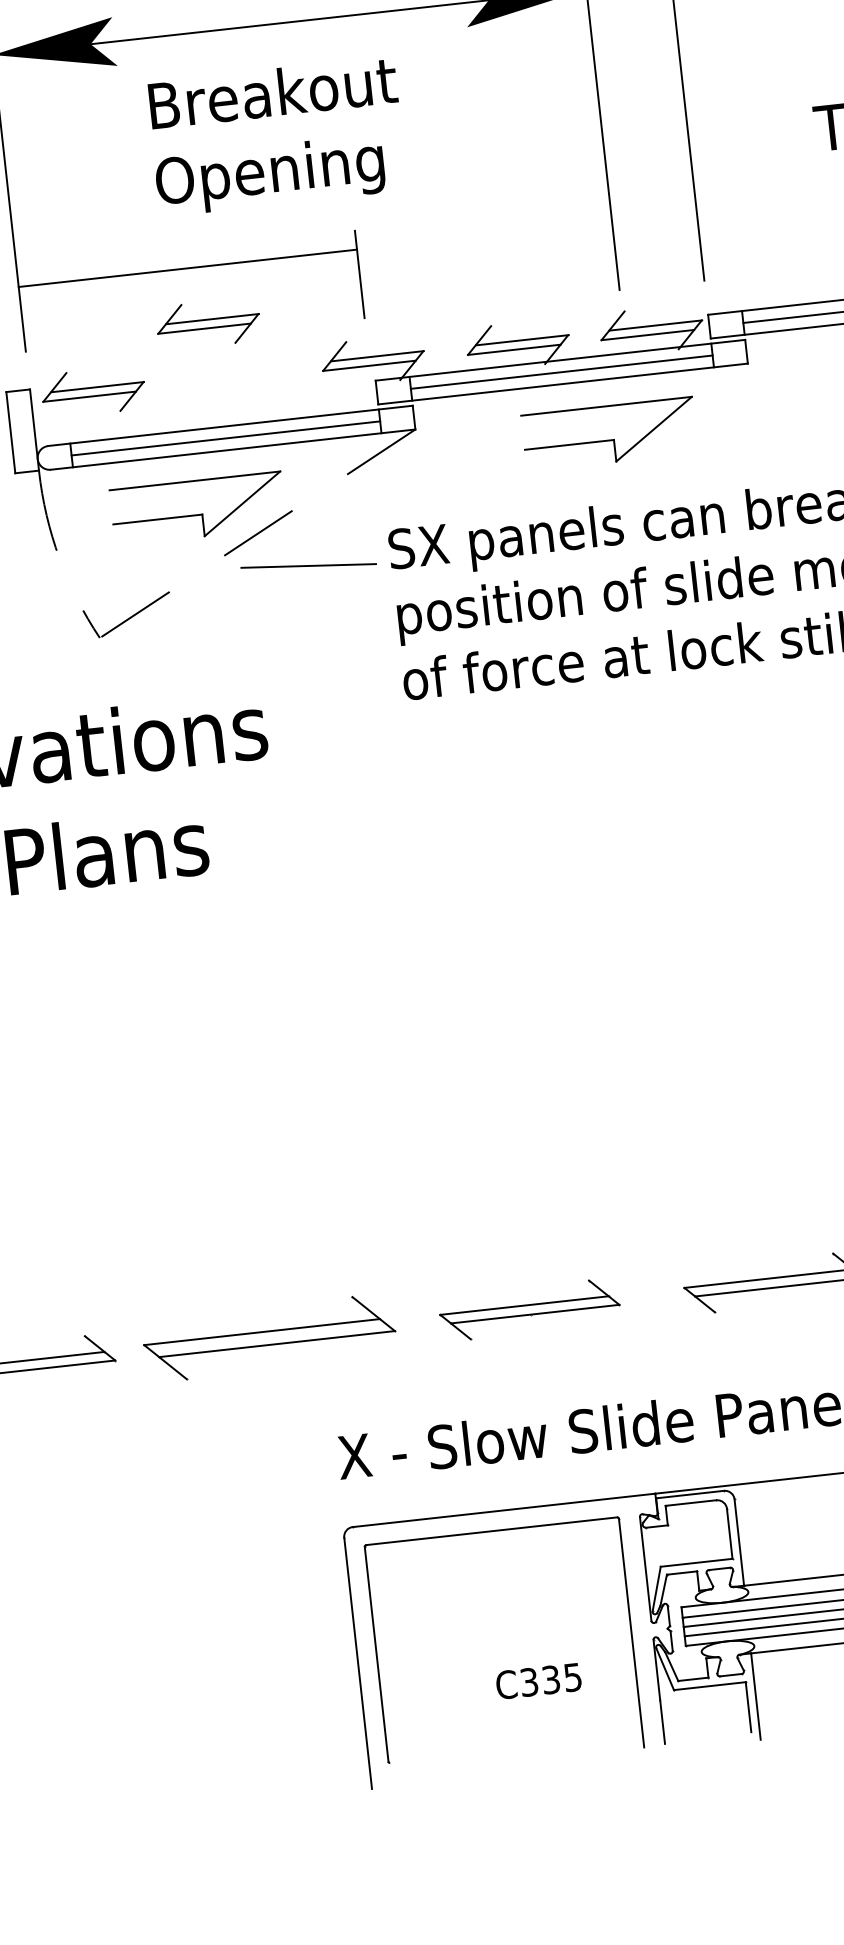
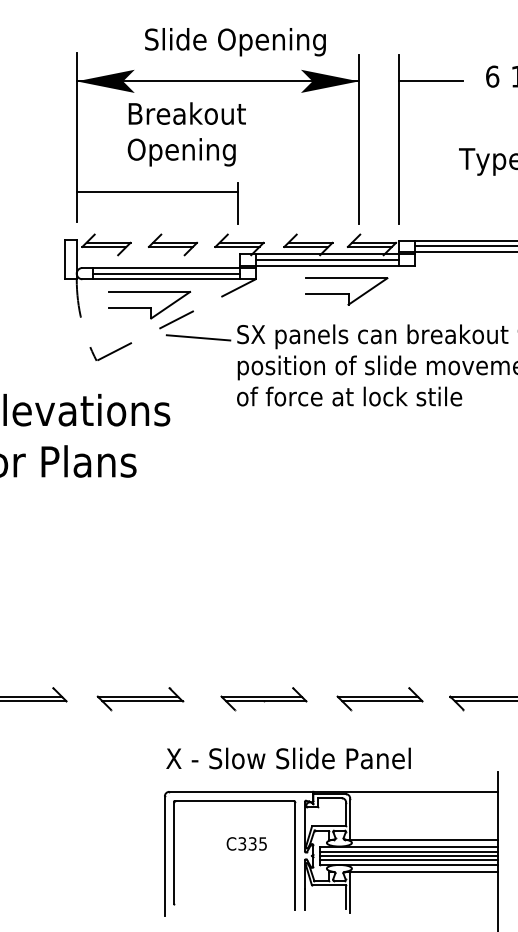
text: (276, 136) -> (186, 134), moved
part: (209, 322) -> (173, 244), moved
part: (270, 1339) -> (140, 699), size x0.71
text: (538, 1680) -> (246, 843), moved

